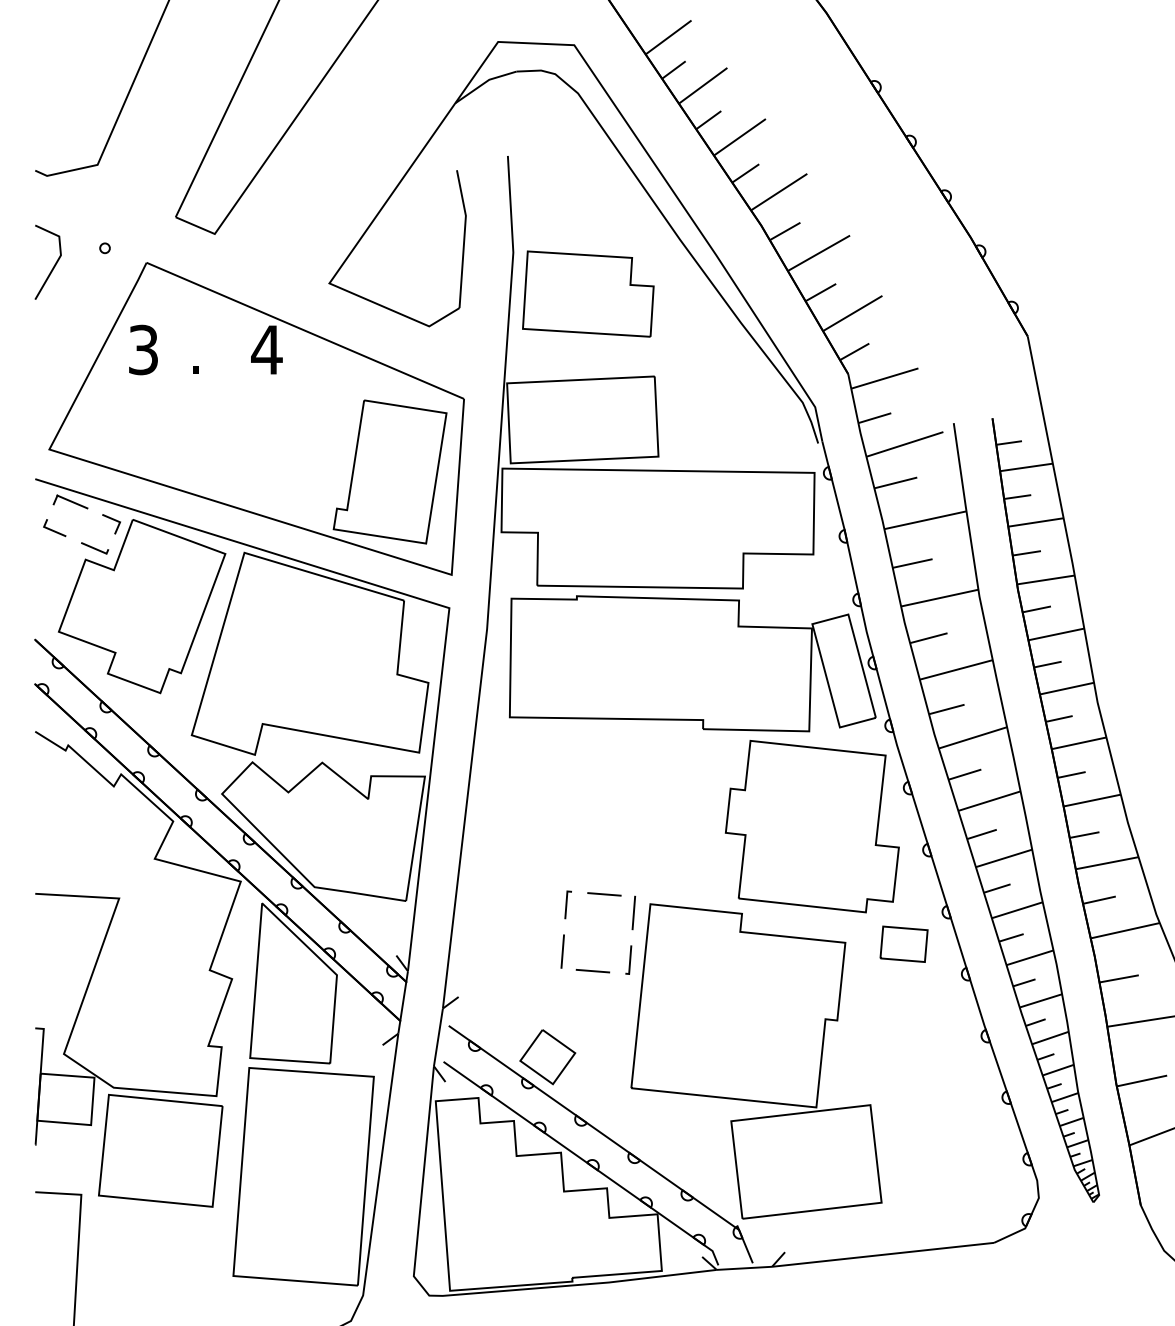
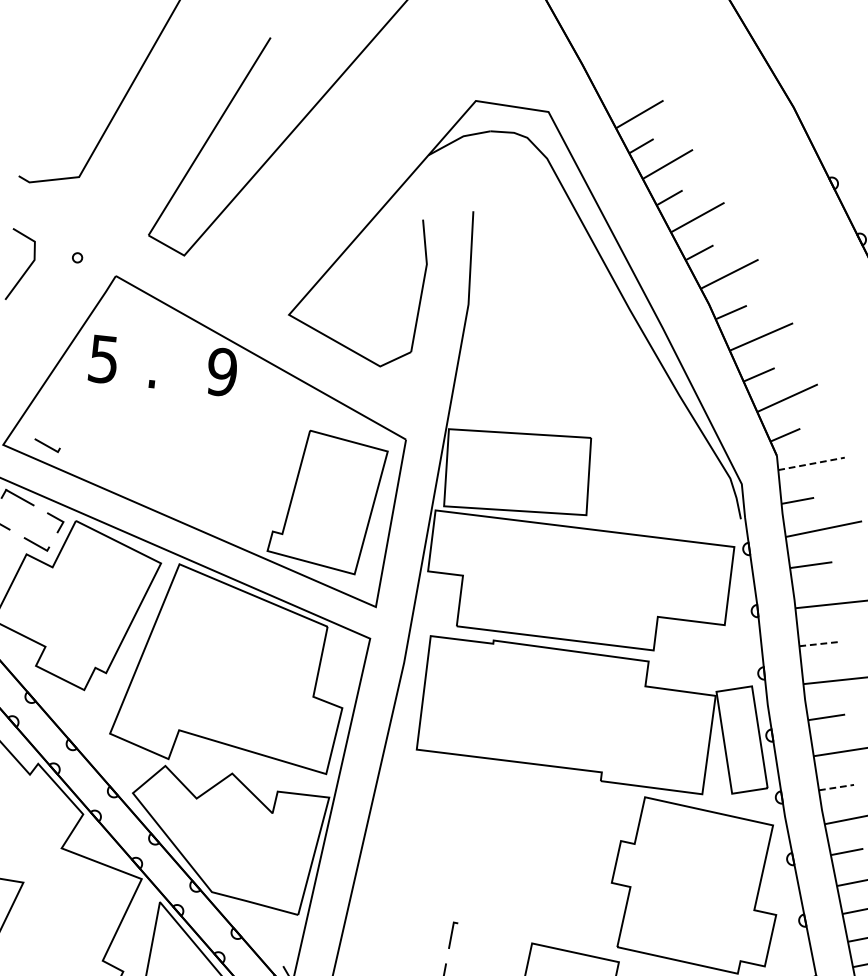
part: (588, 293) -> (536, 351), removed
text: (143, 349) -> (103, 358), 3 -> 5
text: (266, 349) -> (221, 371), 4 -> 9
line: (885, 378) -> (812, 463), solid -> dashed
line: (95, 445) -> (47, 445), added
line: (913, 563) -> (819, 644), solid -> dashed
line: (947, 709) -> (837, 787), solid -> dashed
line: (604, 894) -> (489, 929), removed
line: (633, 912) -> (515, 949), removed

